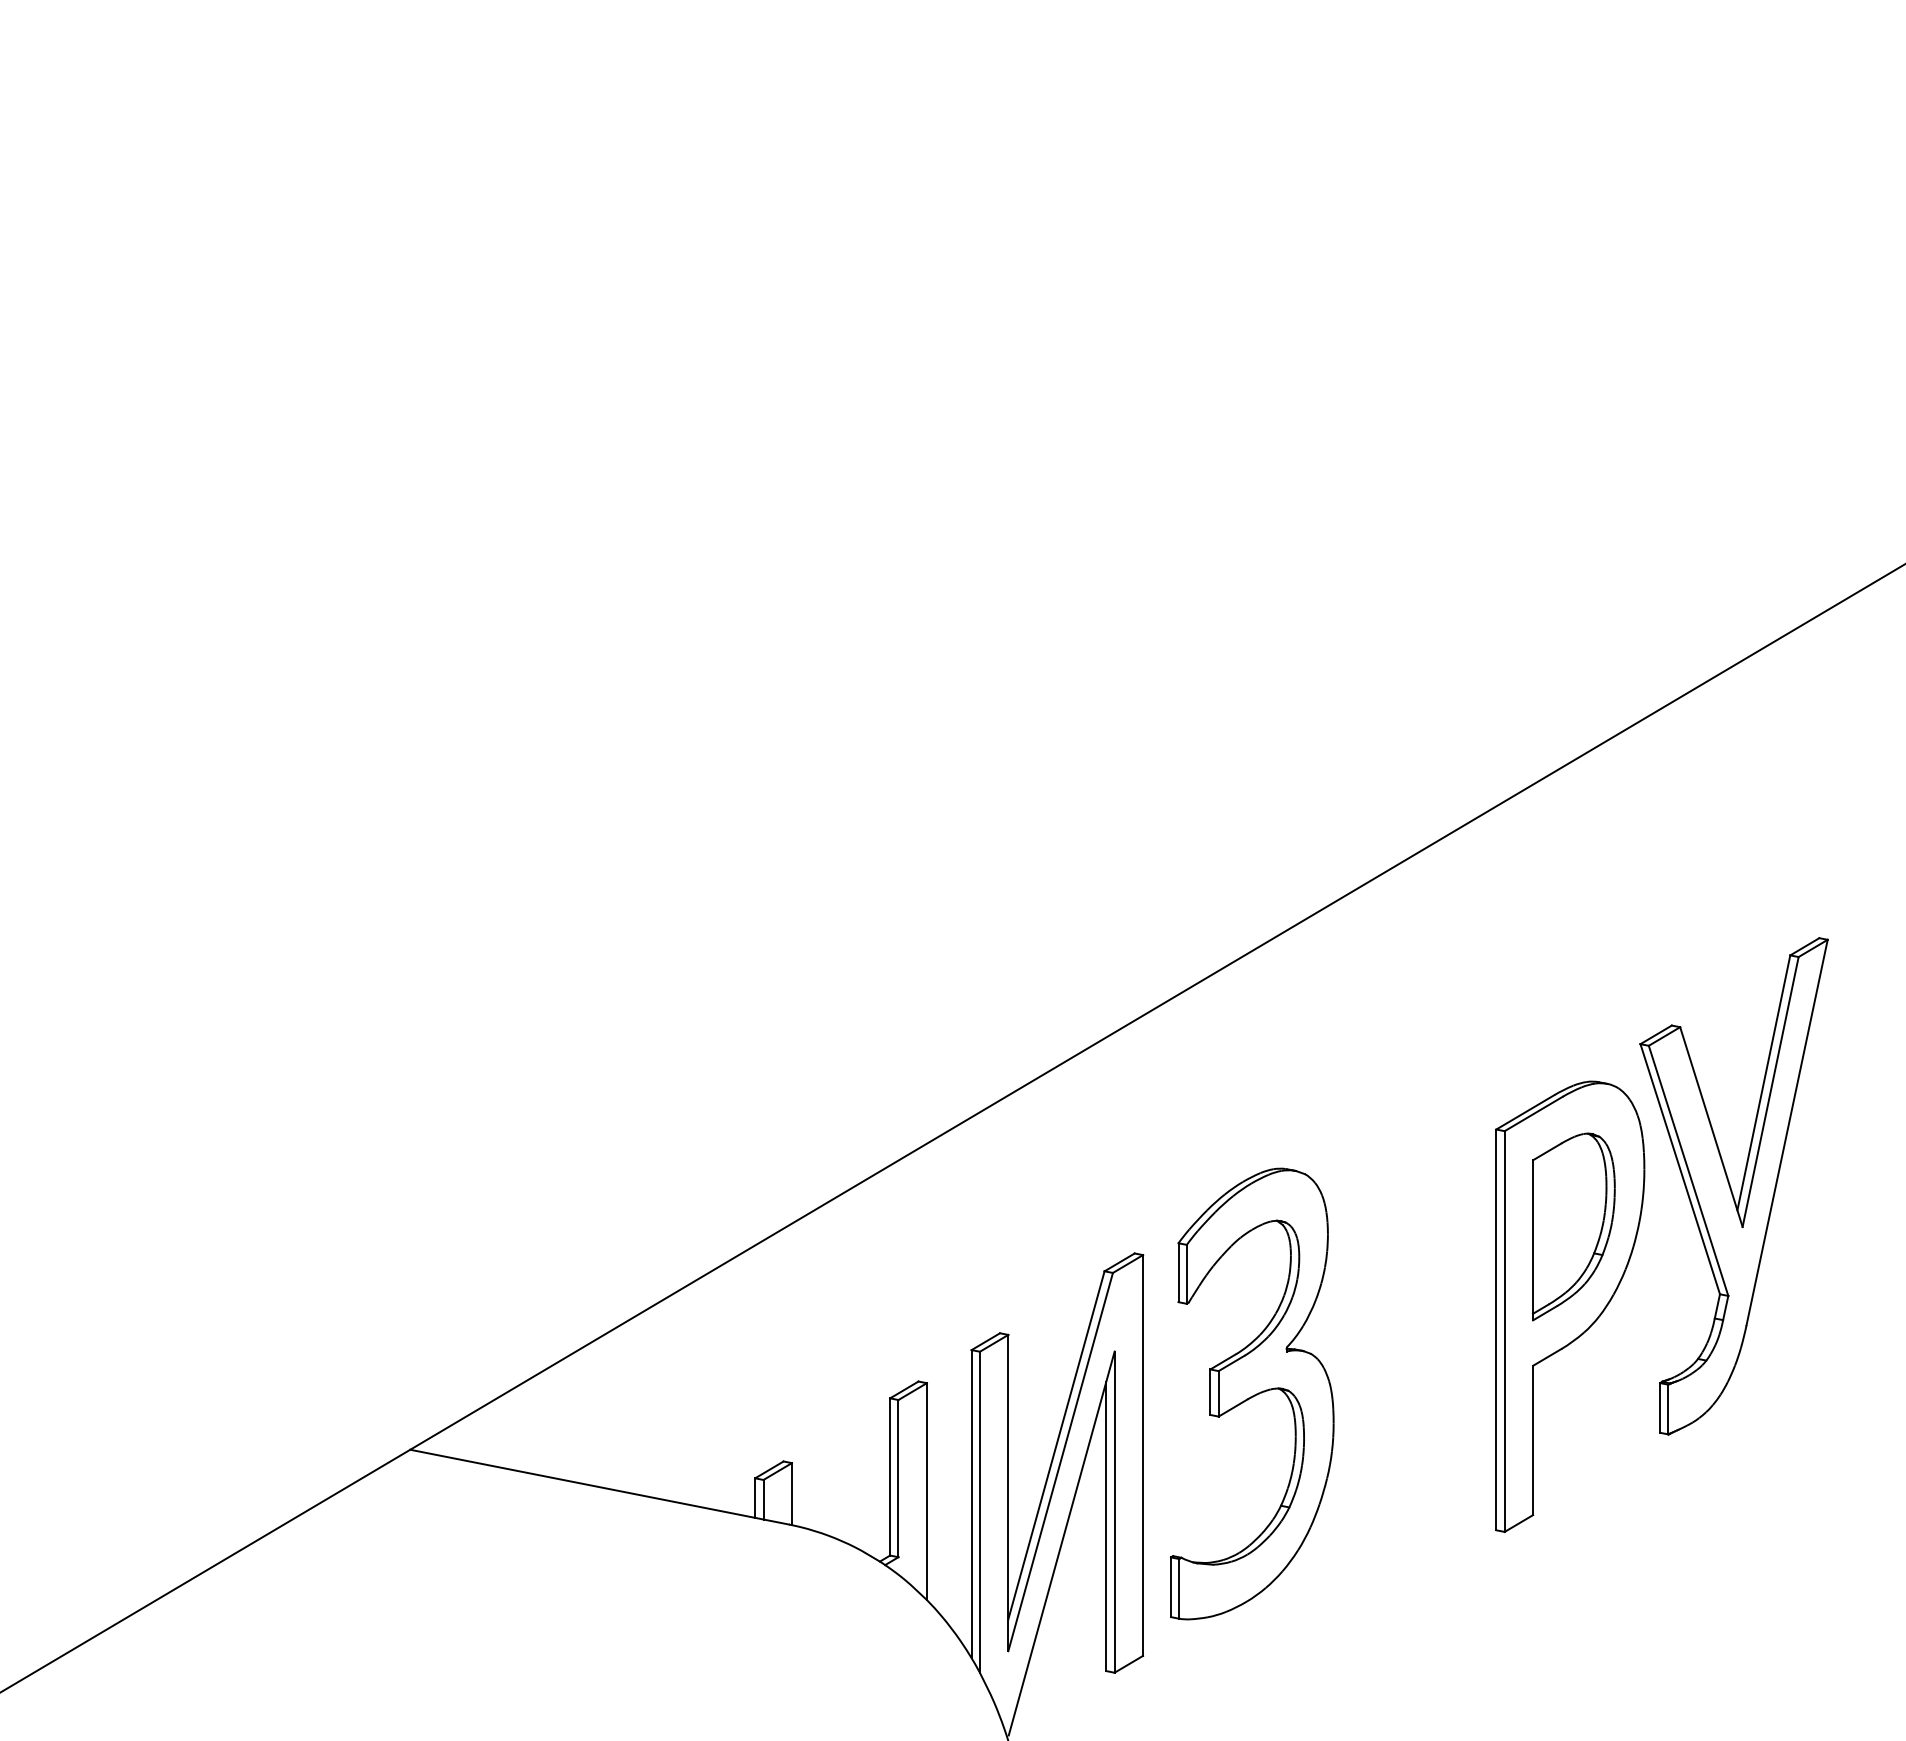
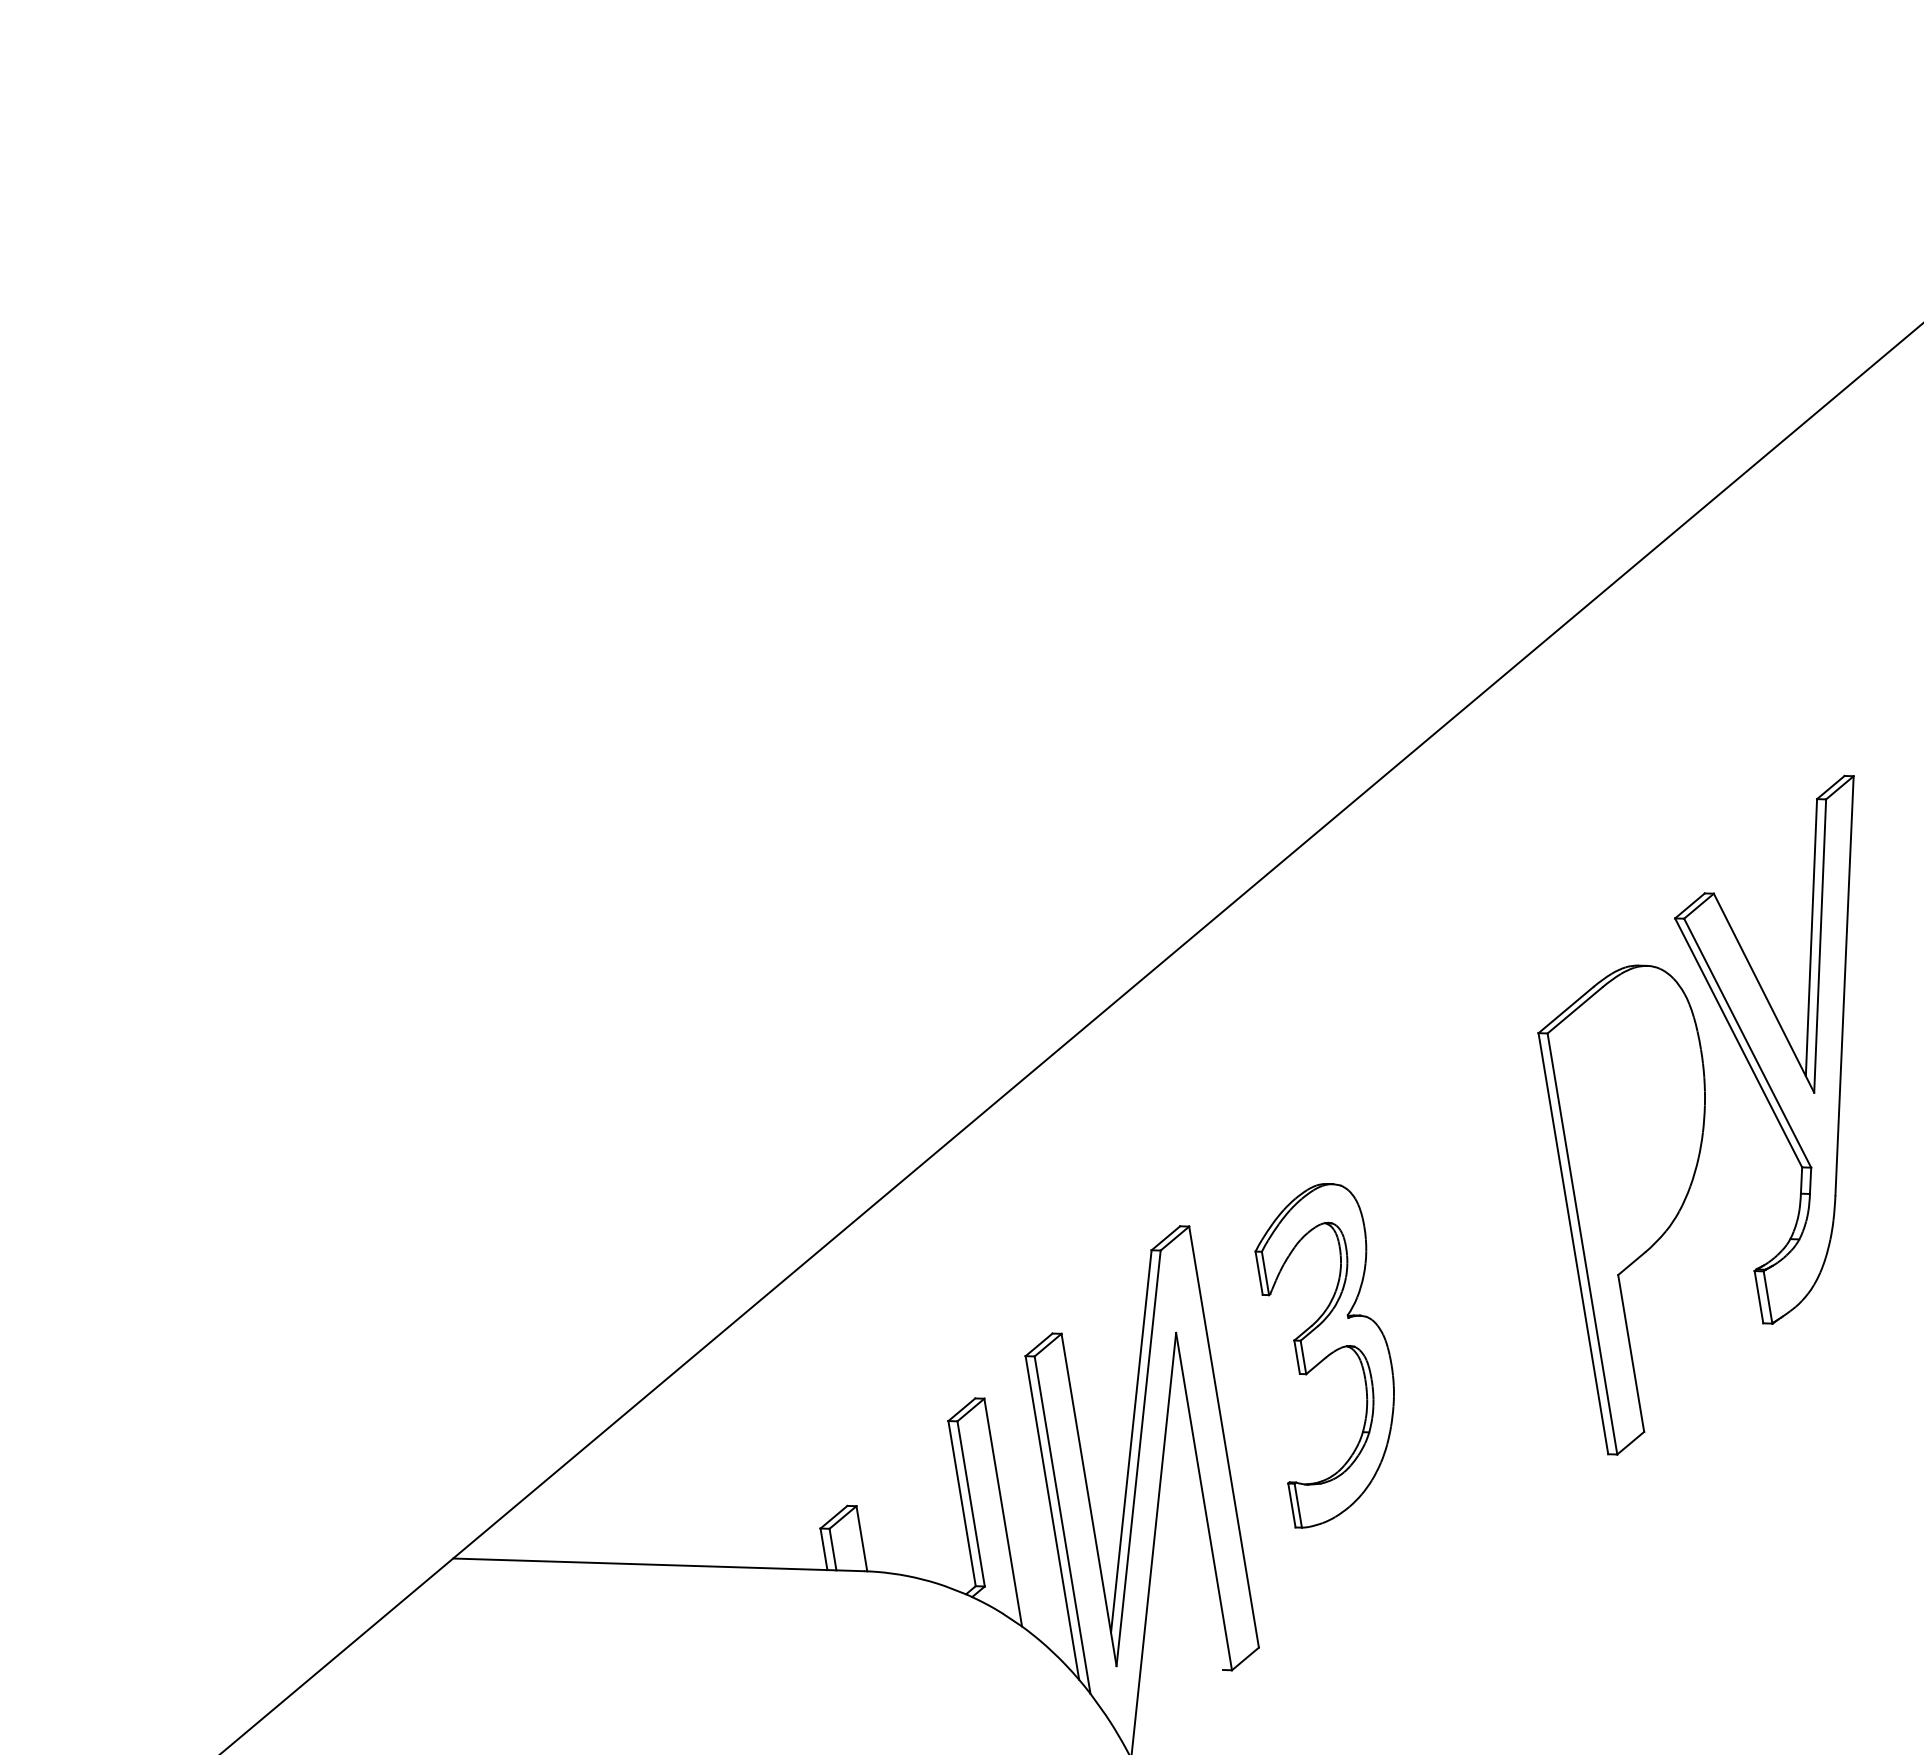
part: (1573, 1226) -> (1636, 1121), removed
part: (1252, 1393) -> (1328, 1352), size x0.7
line: (1106, 1526) -> (1198, 1518), removed

